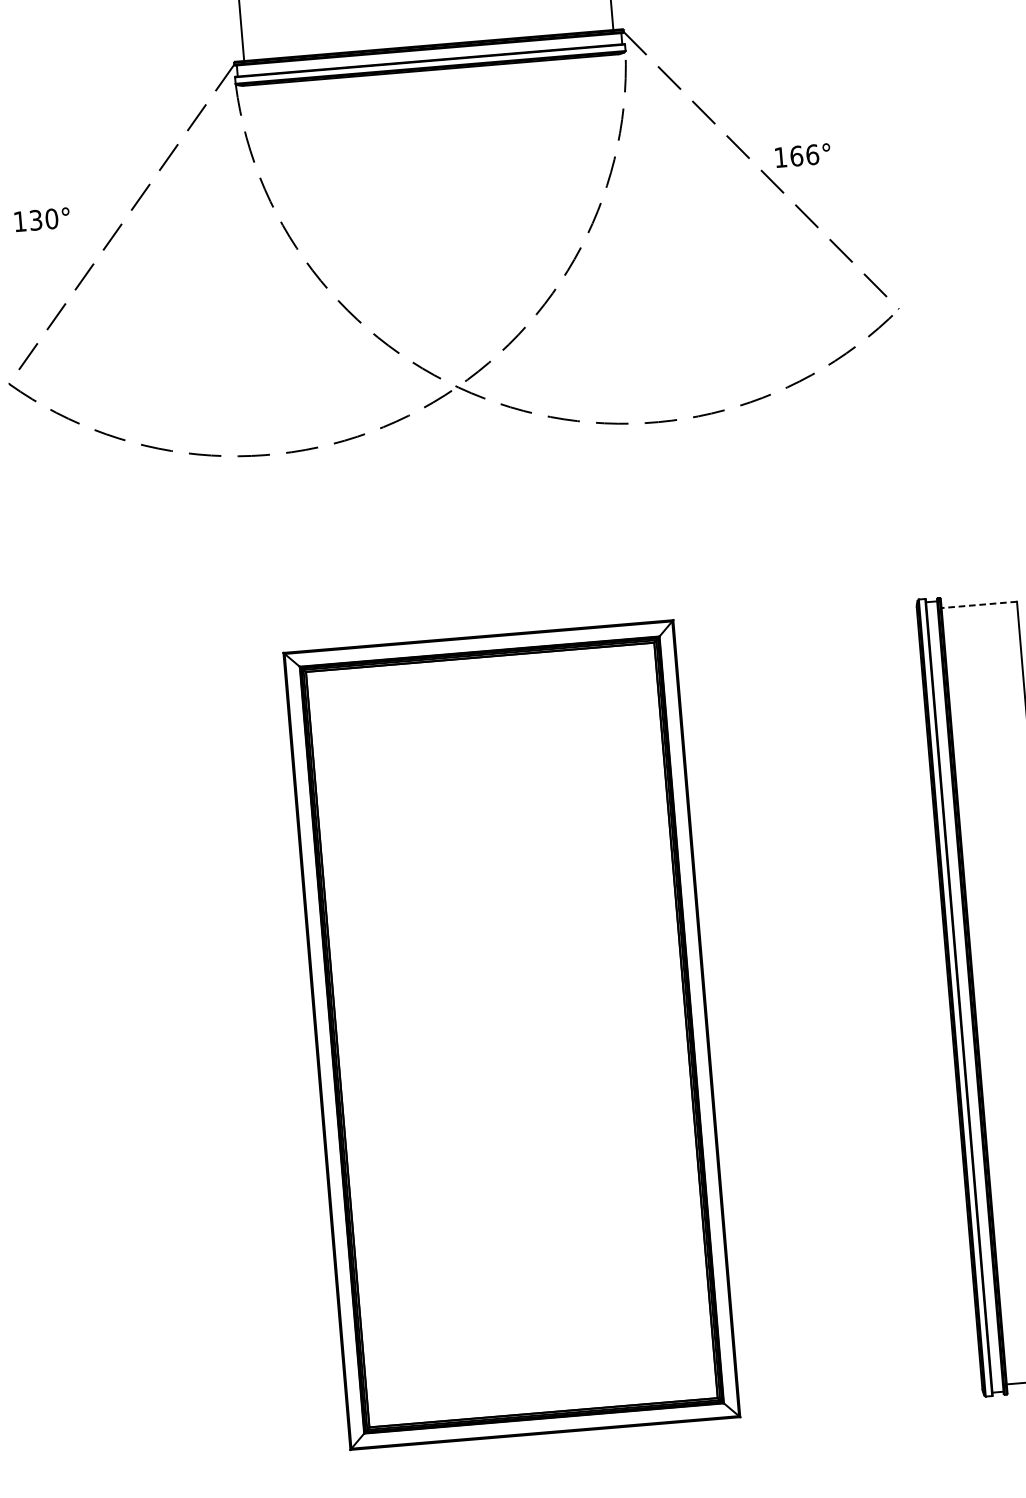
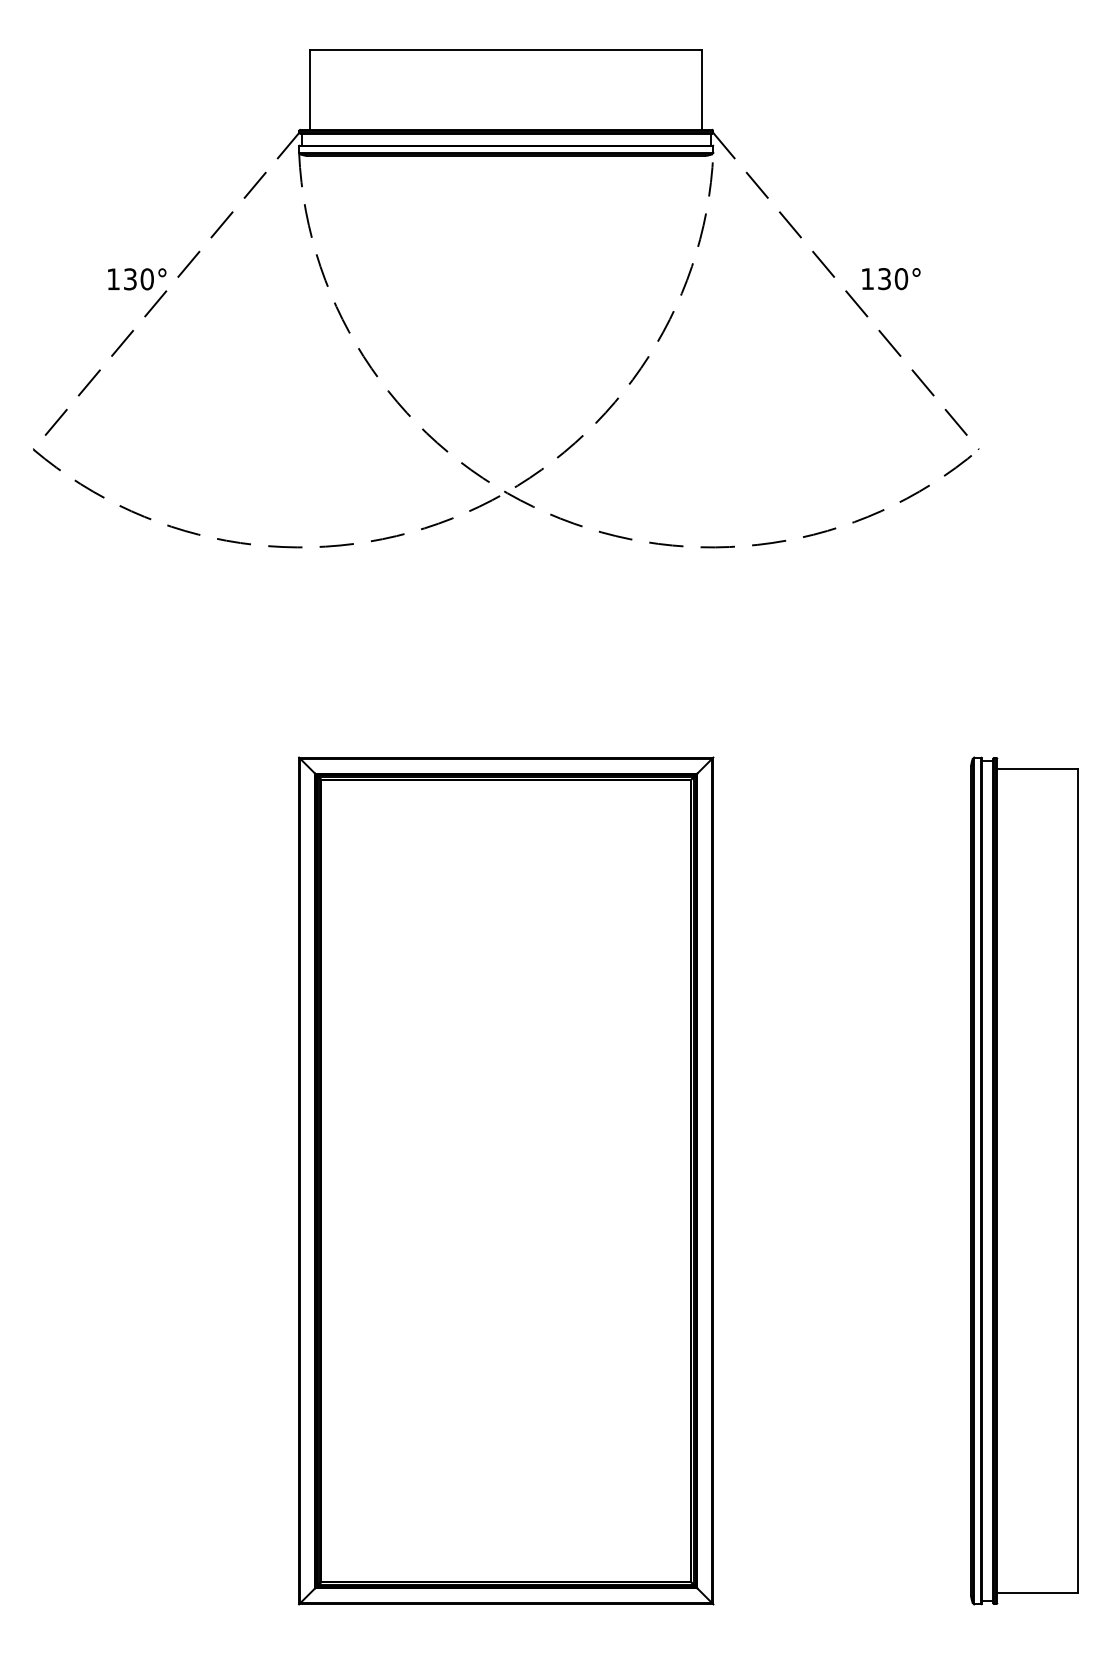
text: (805, 155) -> (893, 279), 166° -> 130°
text: (42, 219) -> (137, 279), moved
line: (978, 604) -> (1036, 768), dashed -> solid

